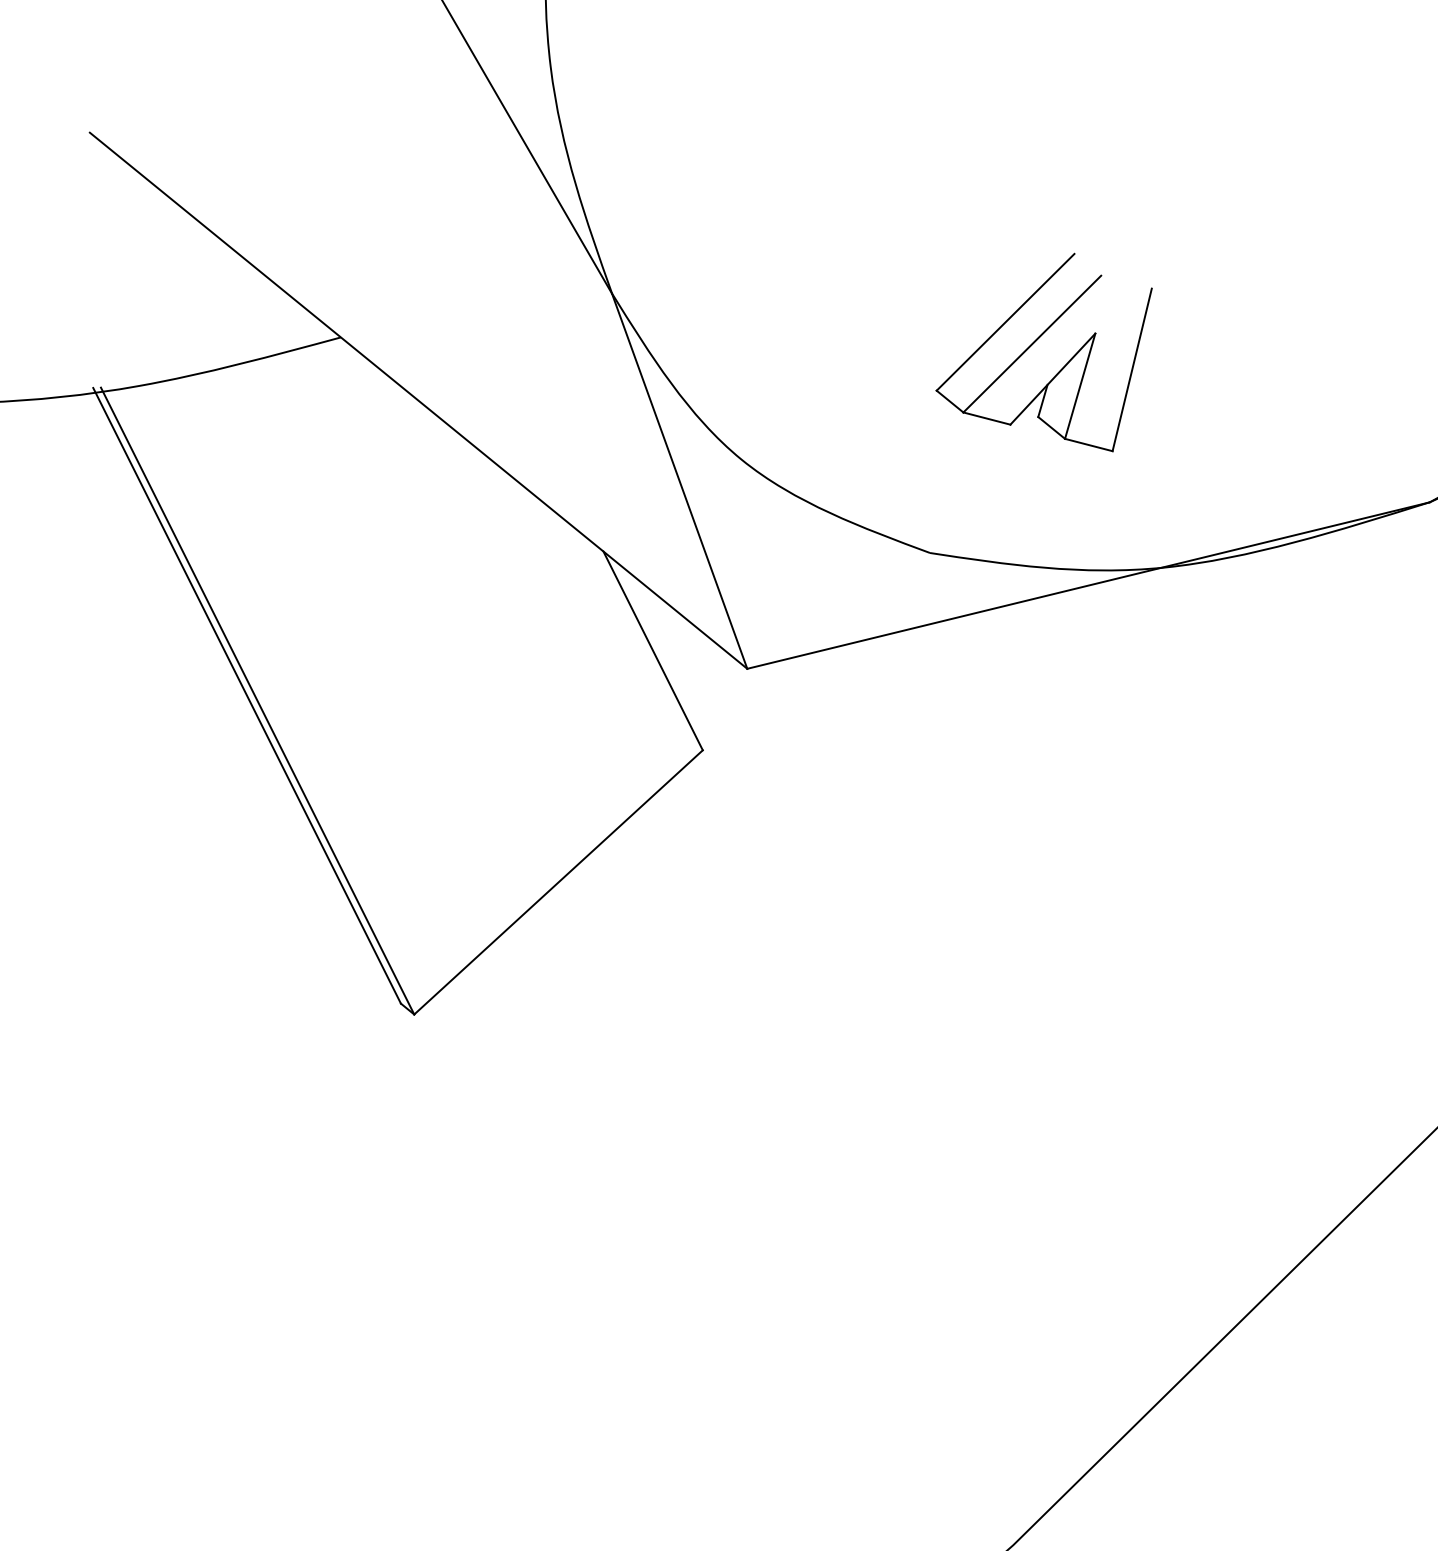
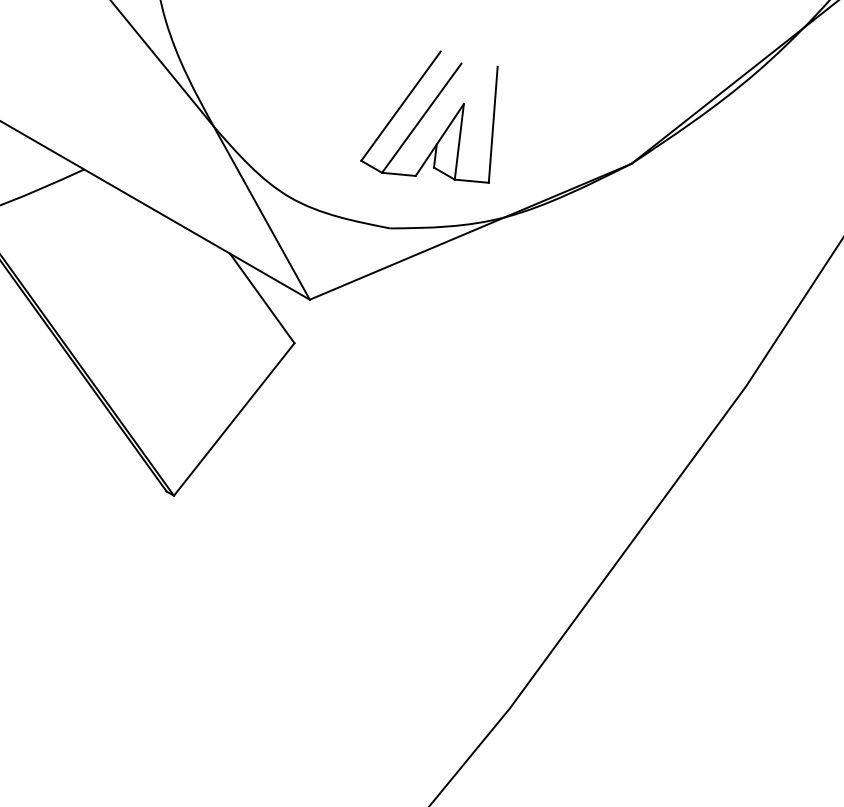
part: (1042, 342) -> (428, 116), size x1.4

